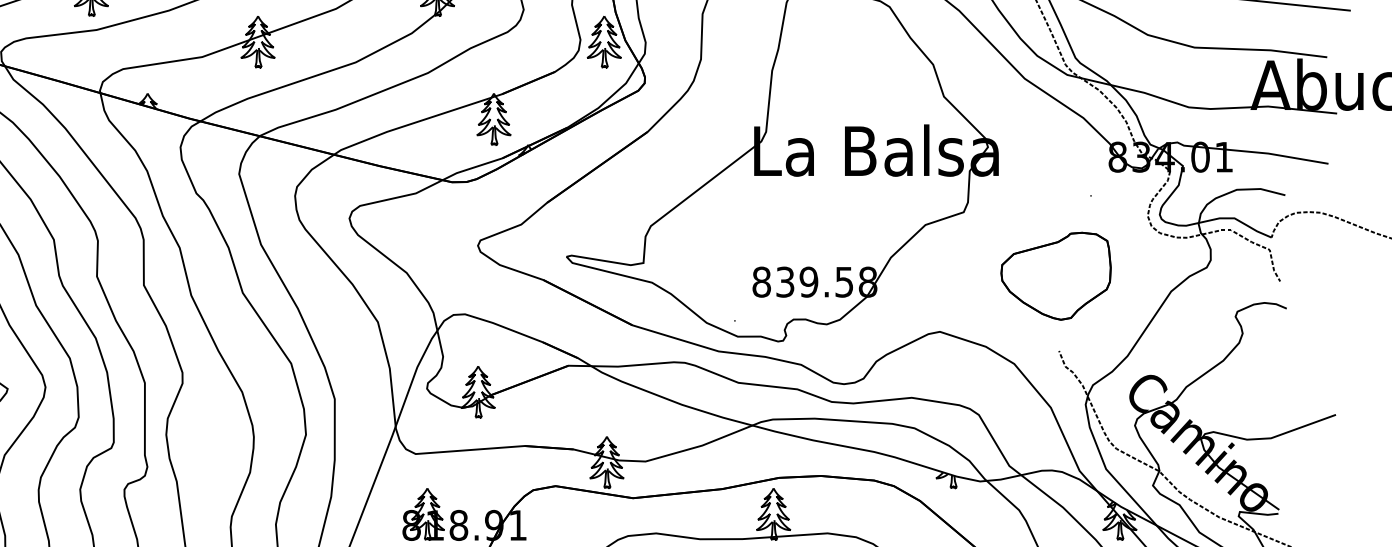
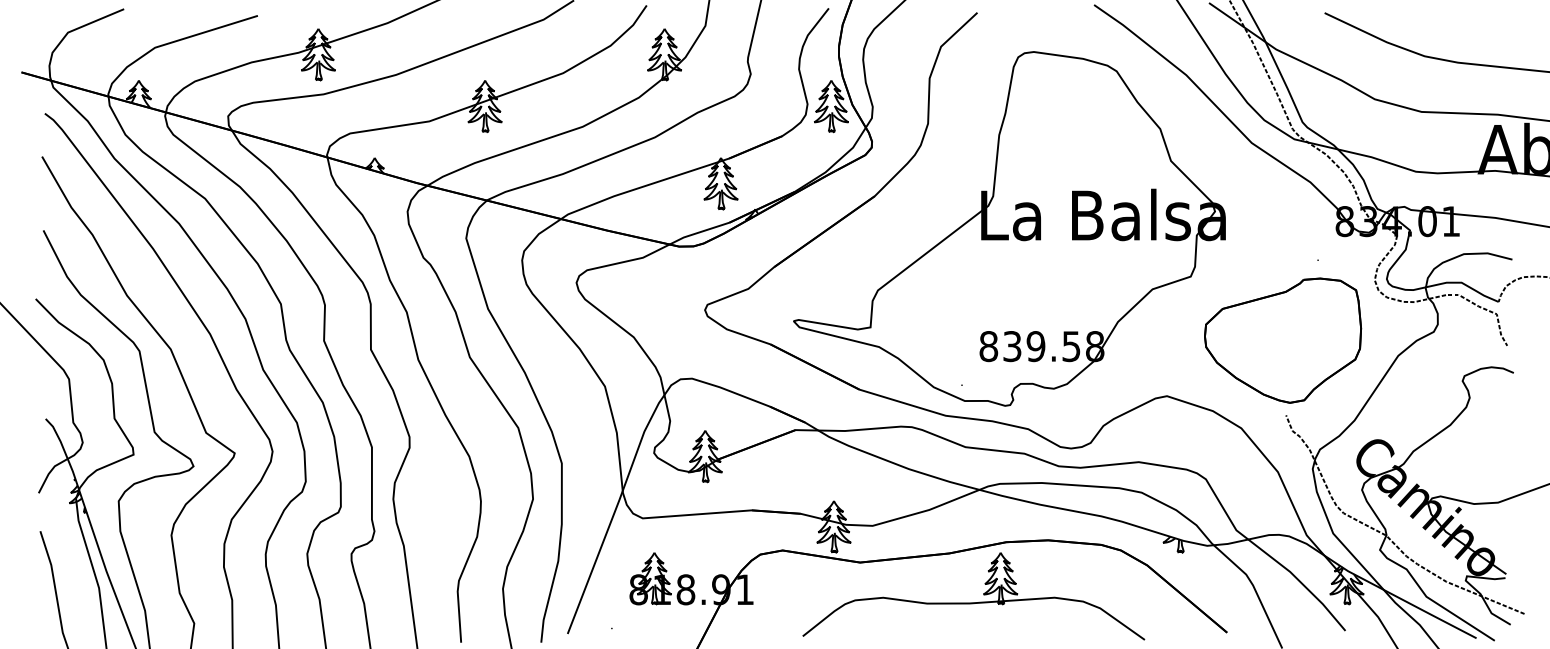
part: (1056, 276) -> (1283, 340), size x1.43

